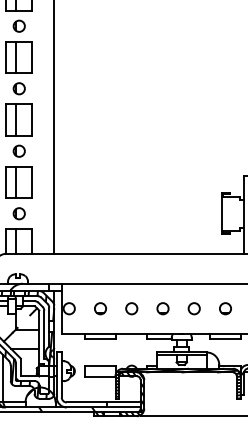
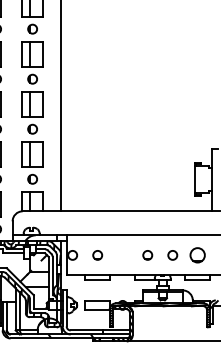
circle: (131, 308) -> (122, 255), removed
circle: (225, 308) -> (197, 255), size x1.6

